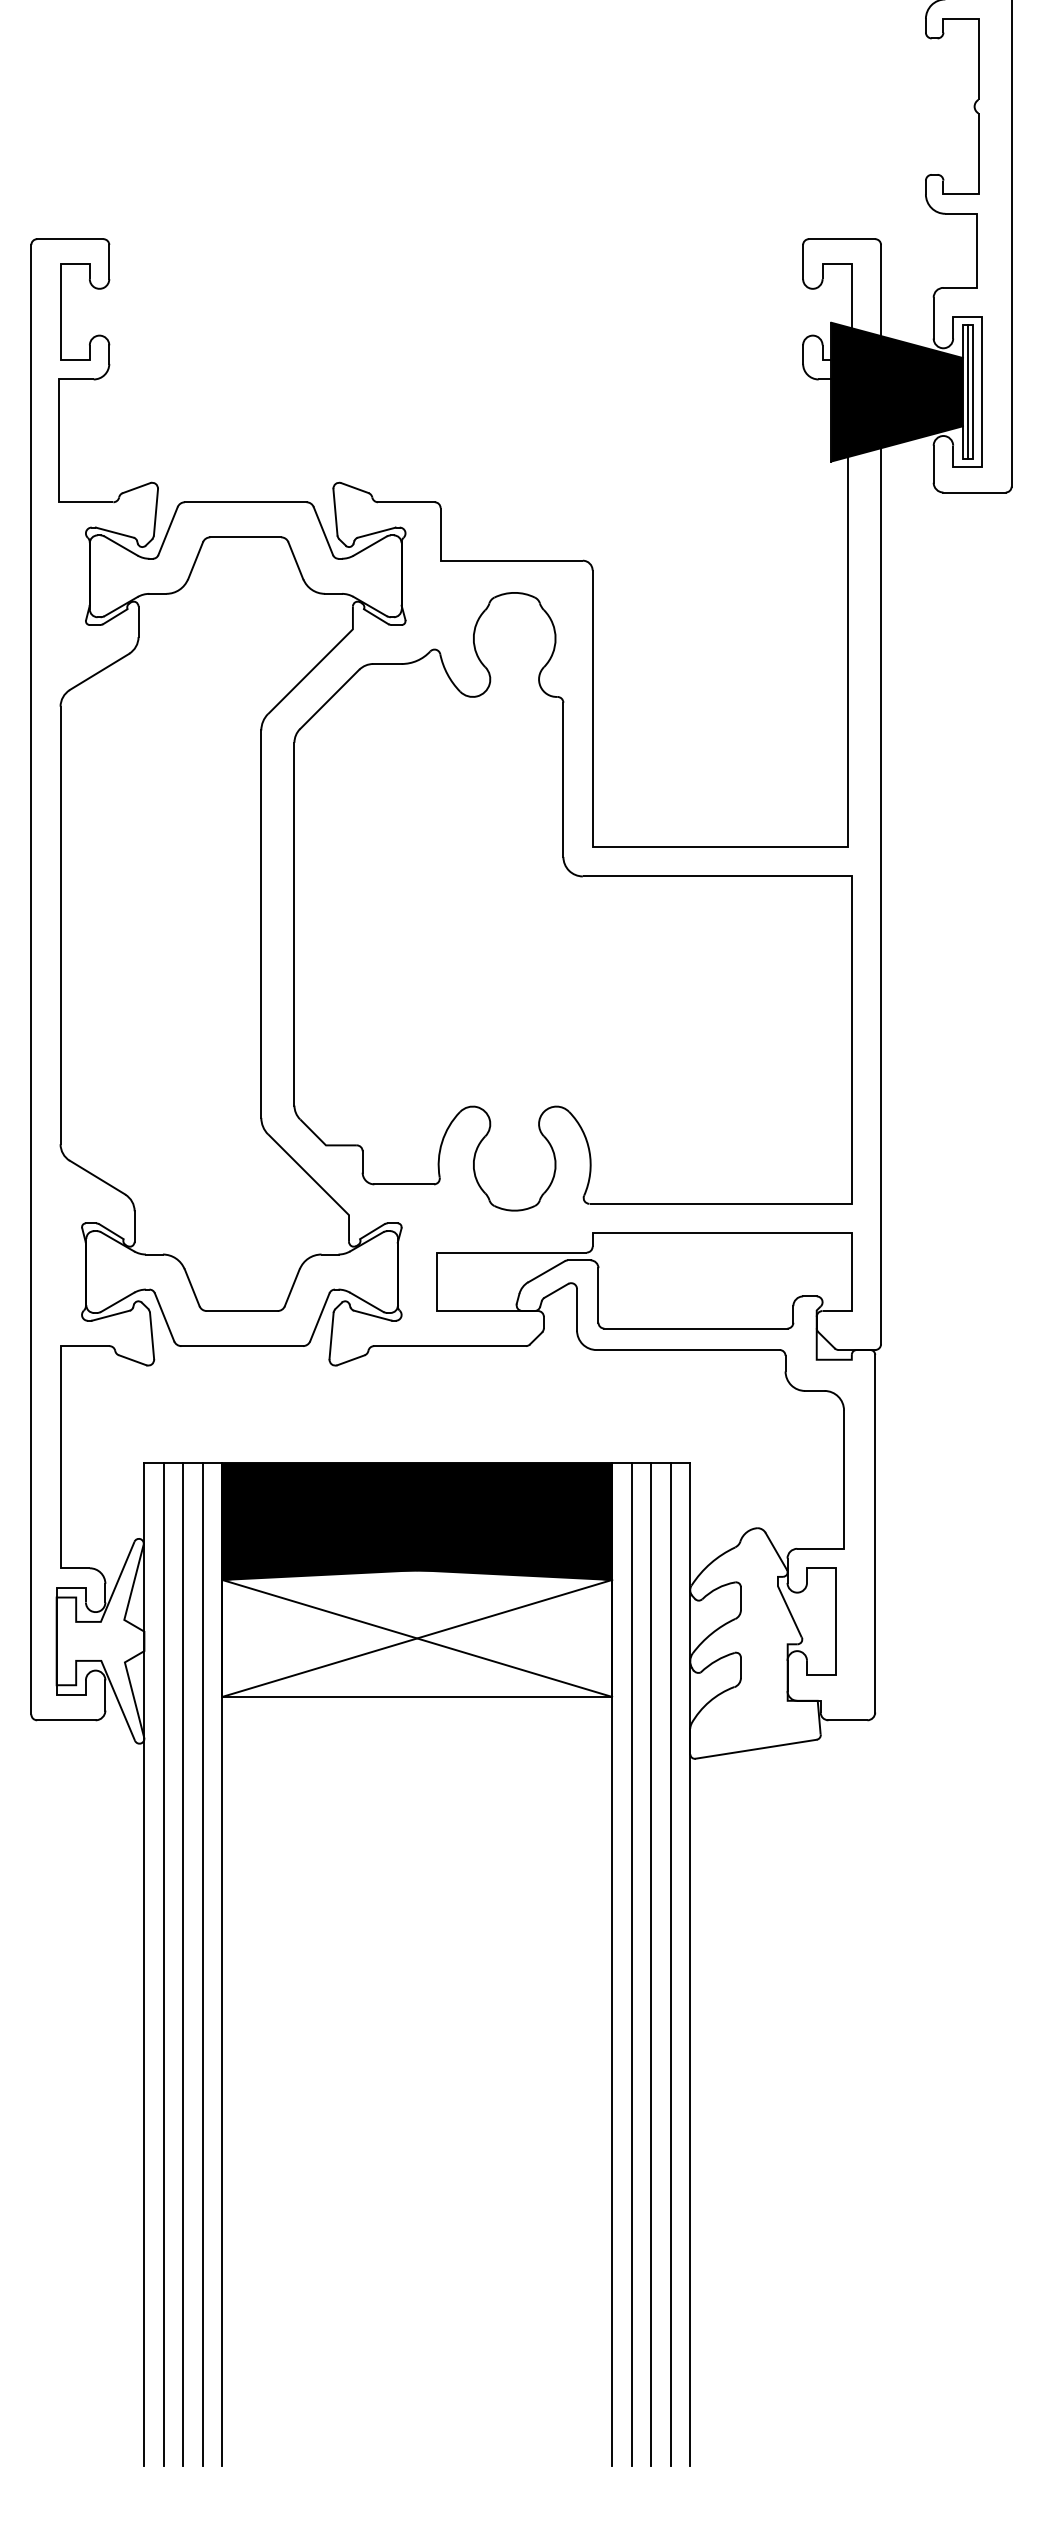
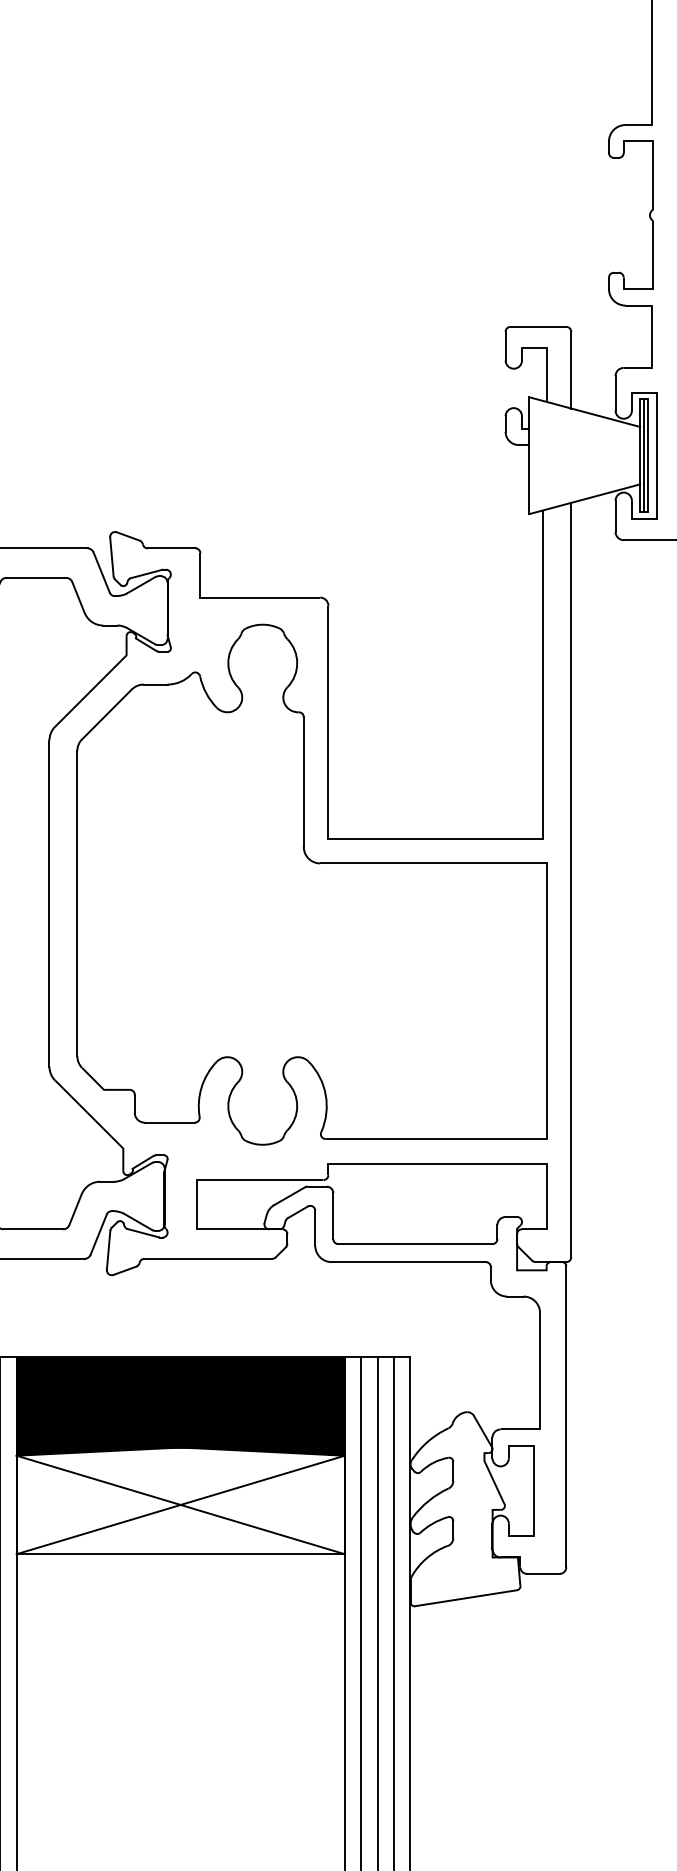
fill: (896, 391) -> (584, 455), removed

